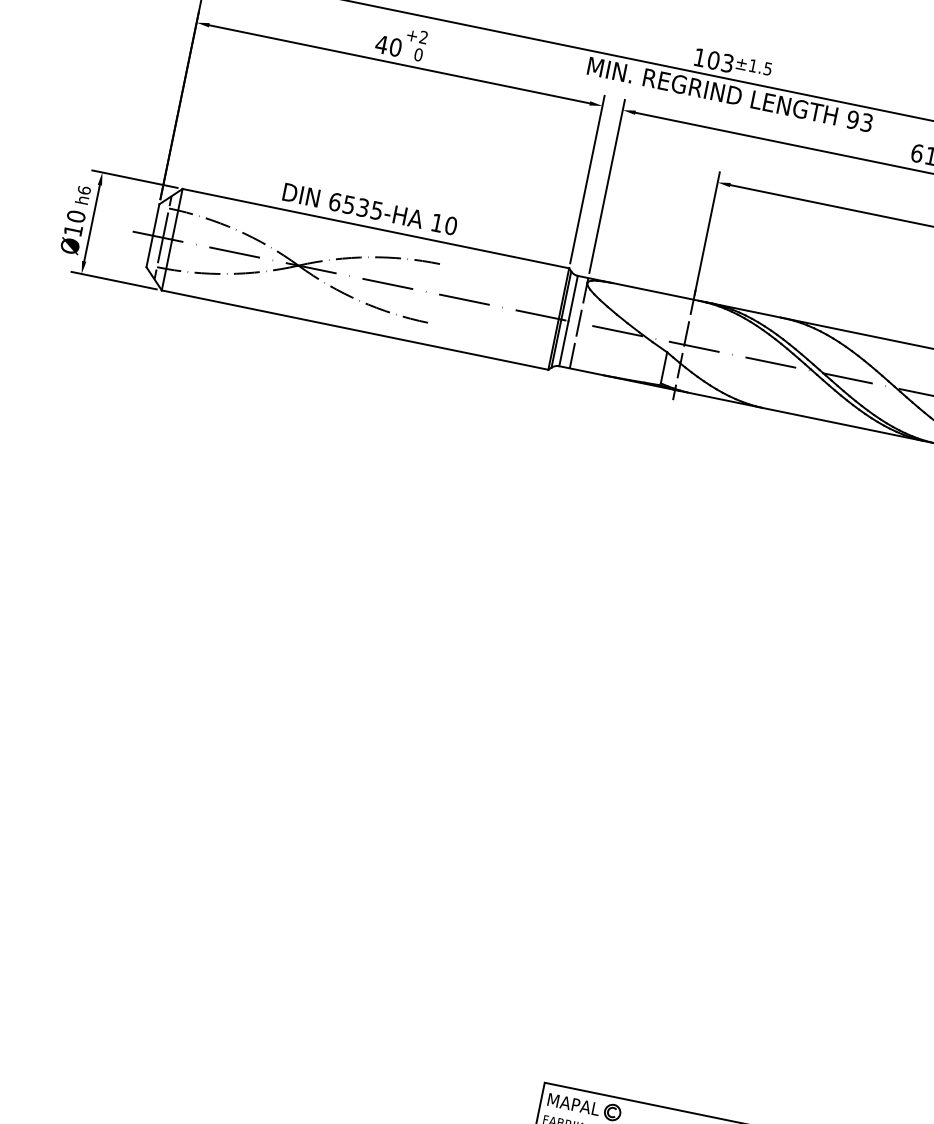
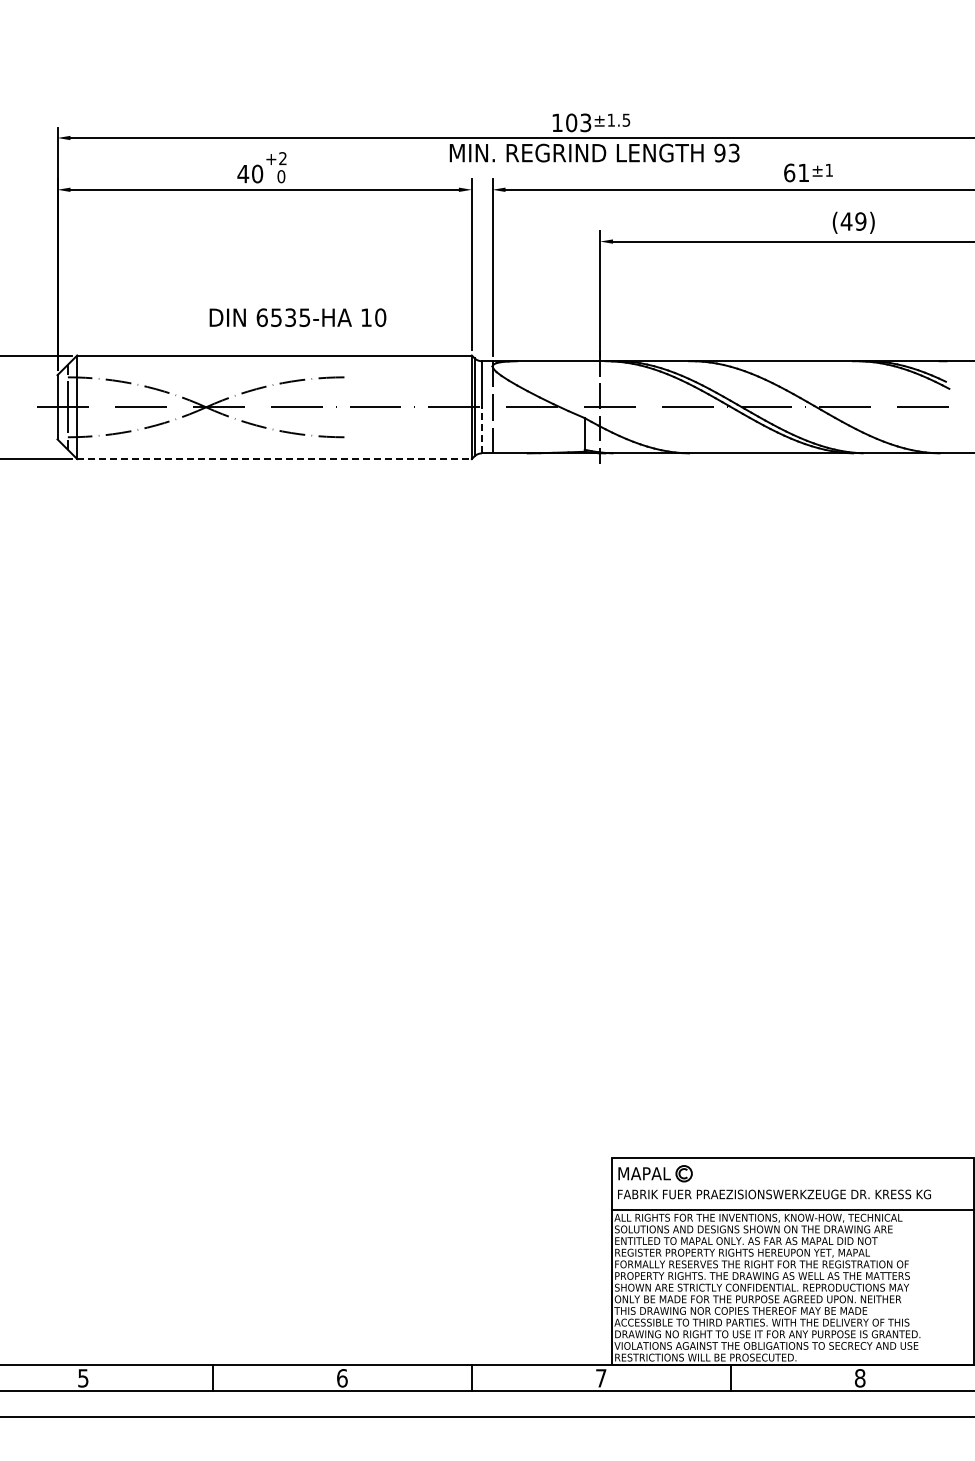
text: (369, 208) -> (297, 317), moved
line: (355, 330) -> (275, 459), solid -> dashed
line: (563, 342) -> (481, 429), solid -> dashed

